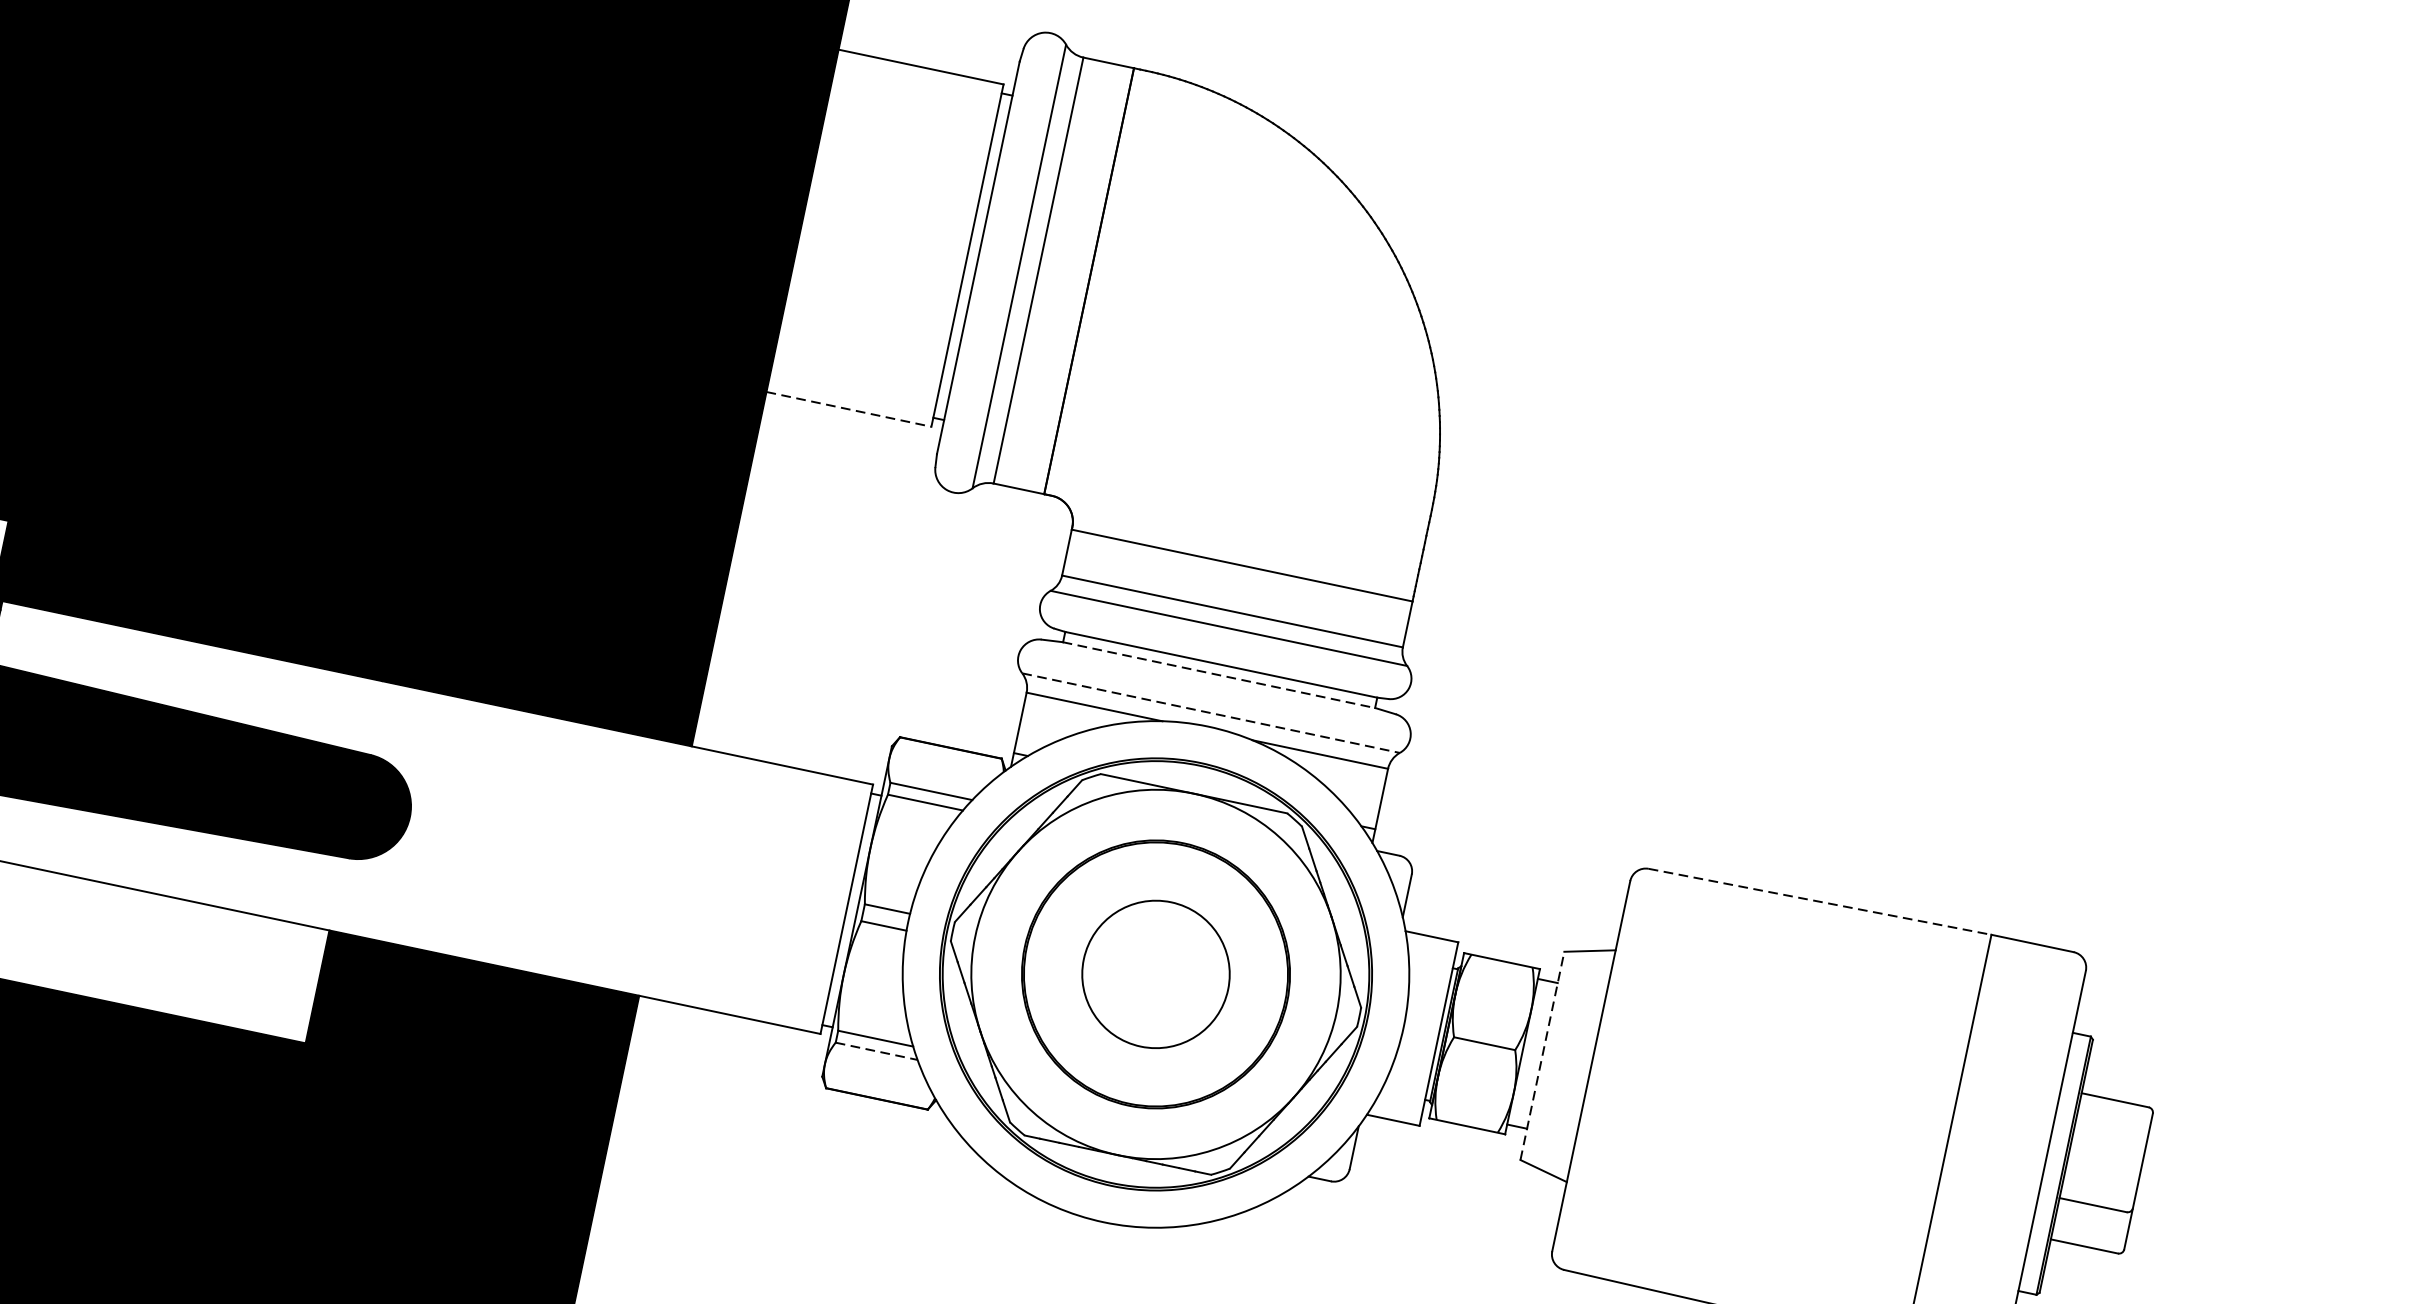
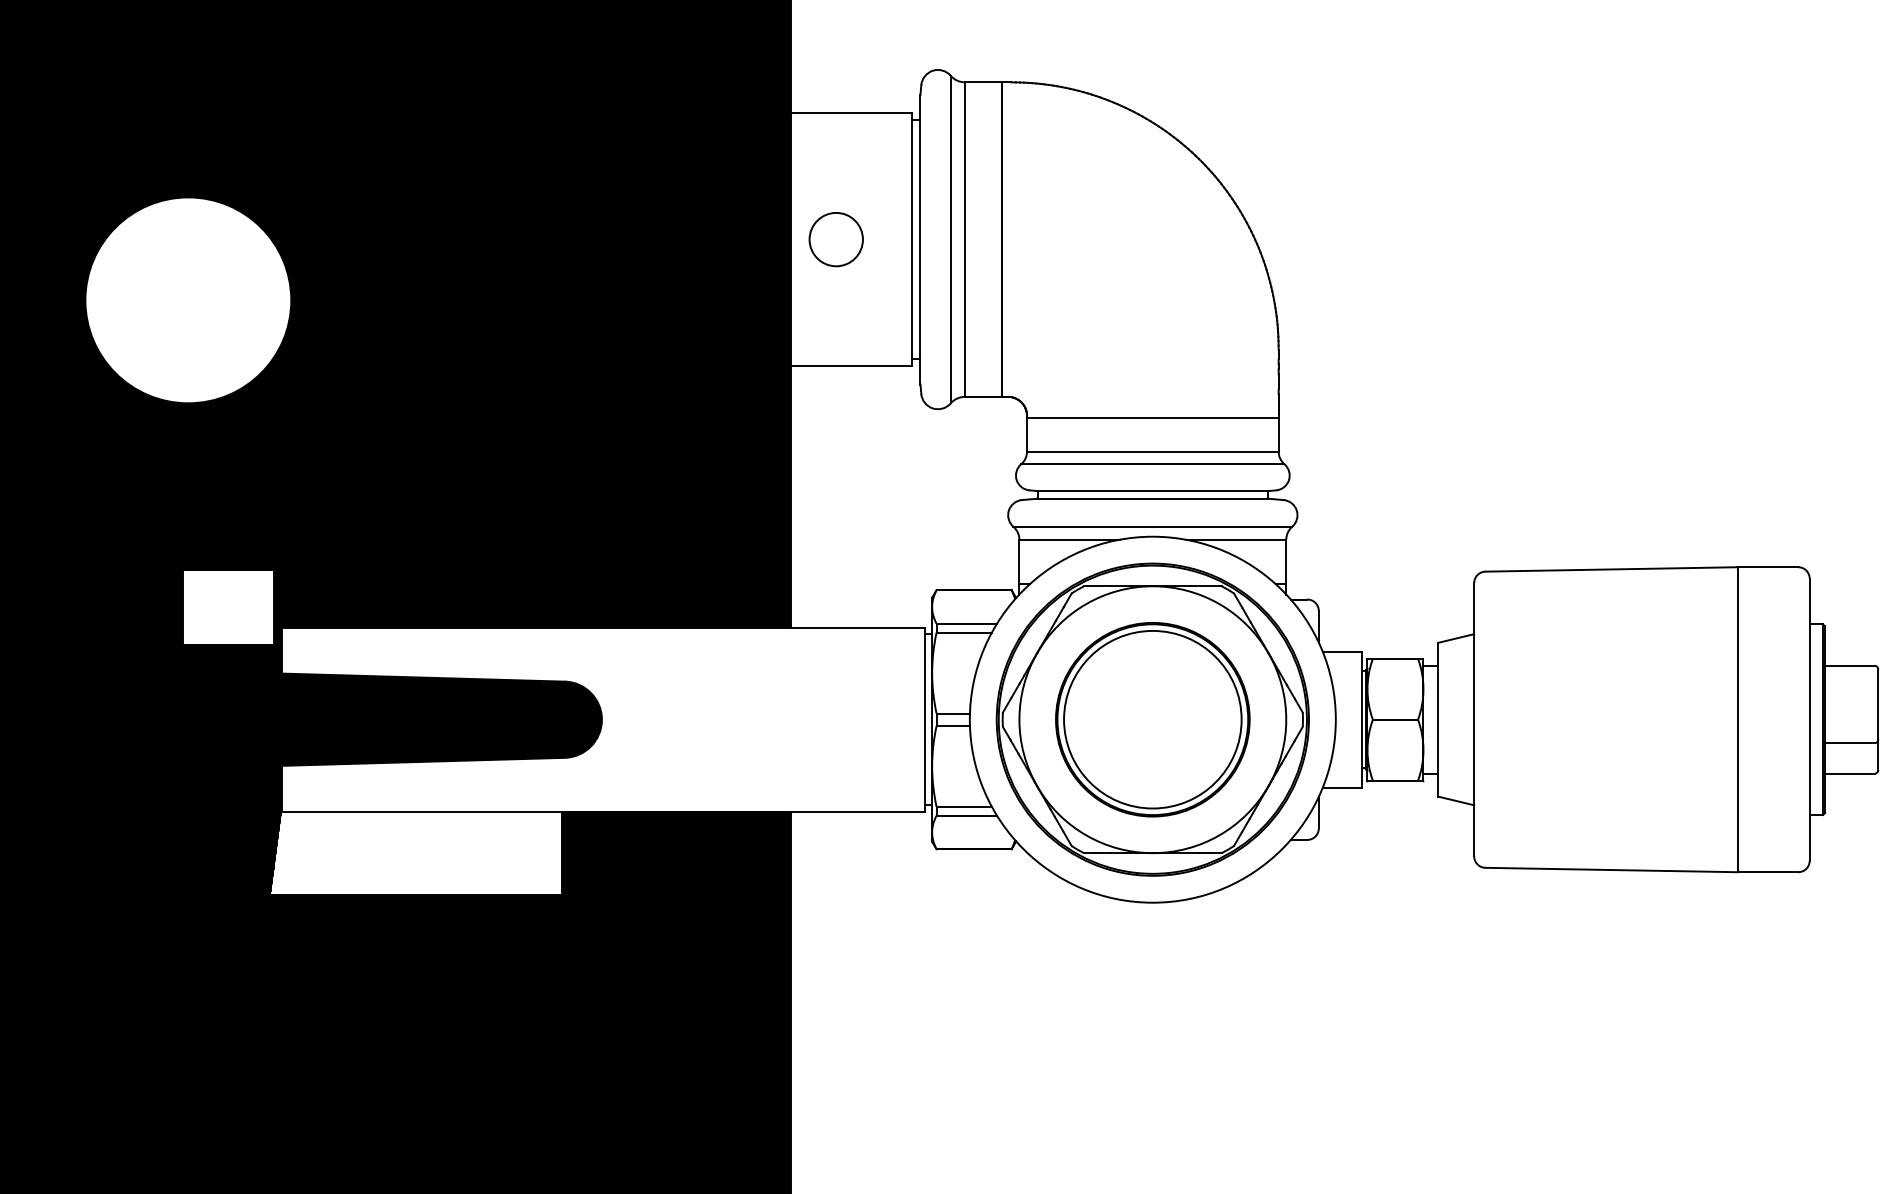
circle: (863, 233) -> (835, 239), added
line: (848, 408) -> (851, 365), dashed -> solid
line: (1218, 674) -> (1152, 498), dashed -> solid
line: (1212, 712) -> (1153, 526), dashed -> solid
line: (1820, 901) -> (1611, 569), dashed -> solid
circle: (1155, 974) -> (1152, 719), size x1.67
line: (877, 1051) -> (967, 815), dashed -> solid
line: (1542, 1055) -> (1438, 719), dashed -> solid

